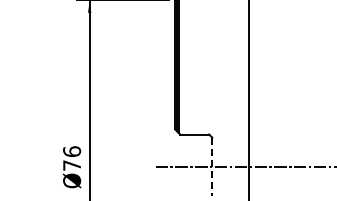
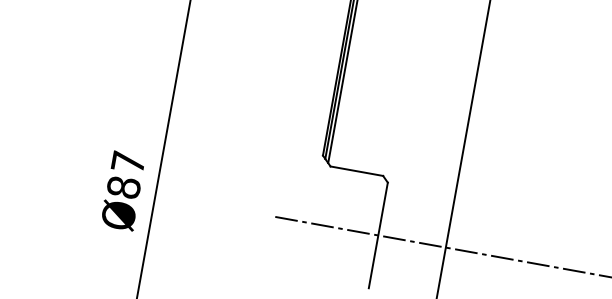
text: (72, 158) -> (126, 174), Ø76 -> Ø87
line: (212, 167) -> (378, 237), dashed -> solid

